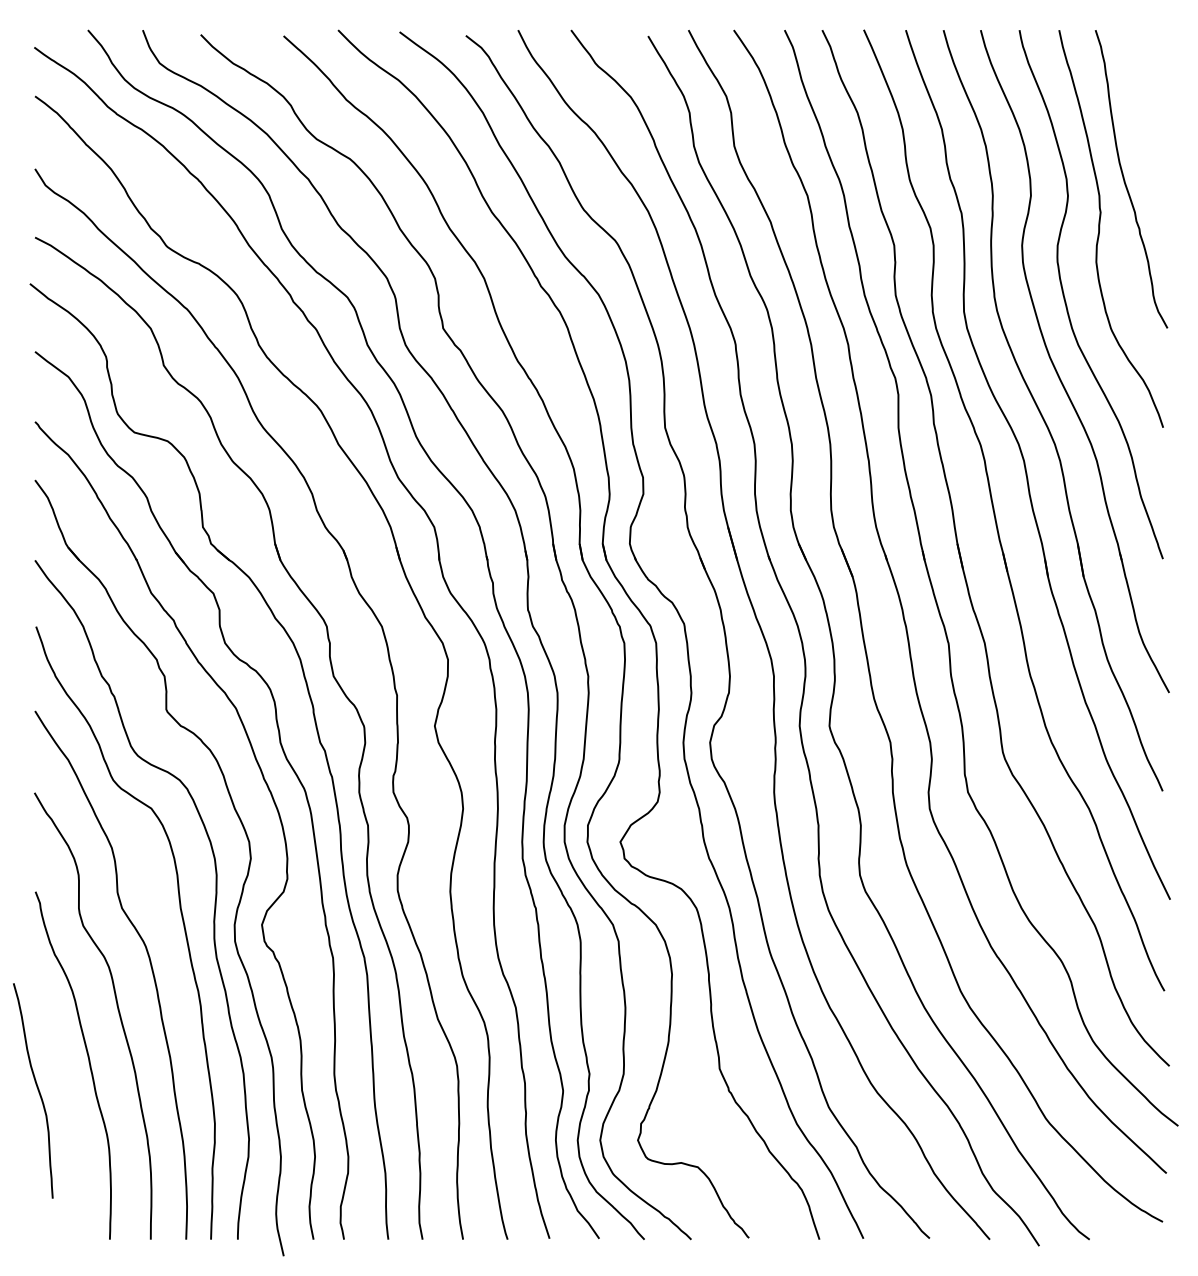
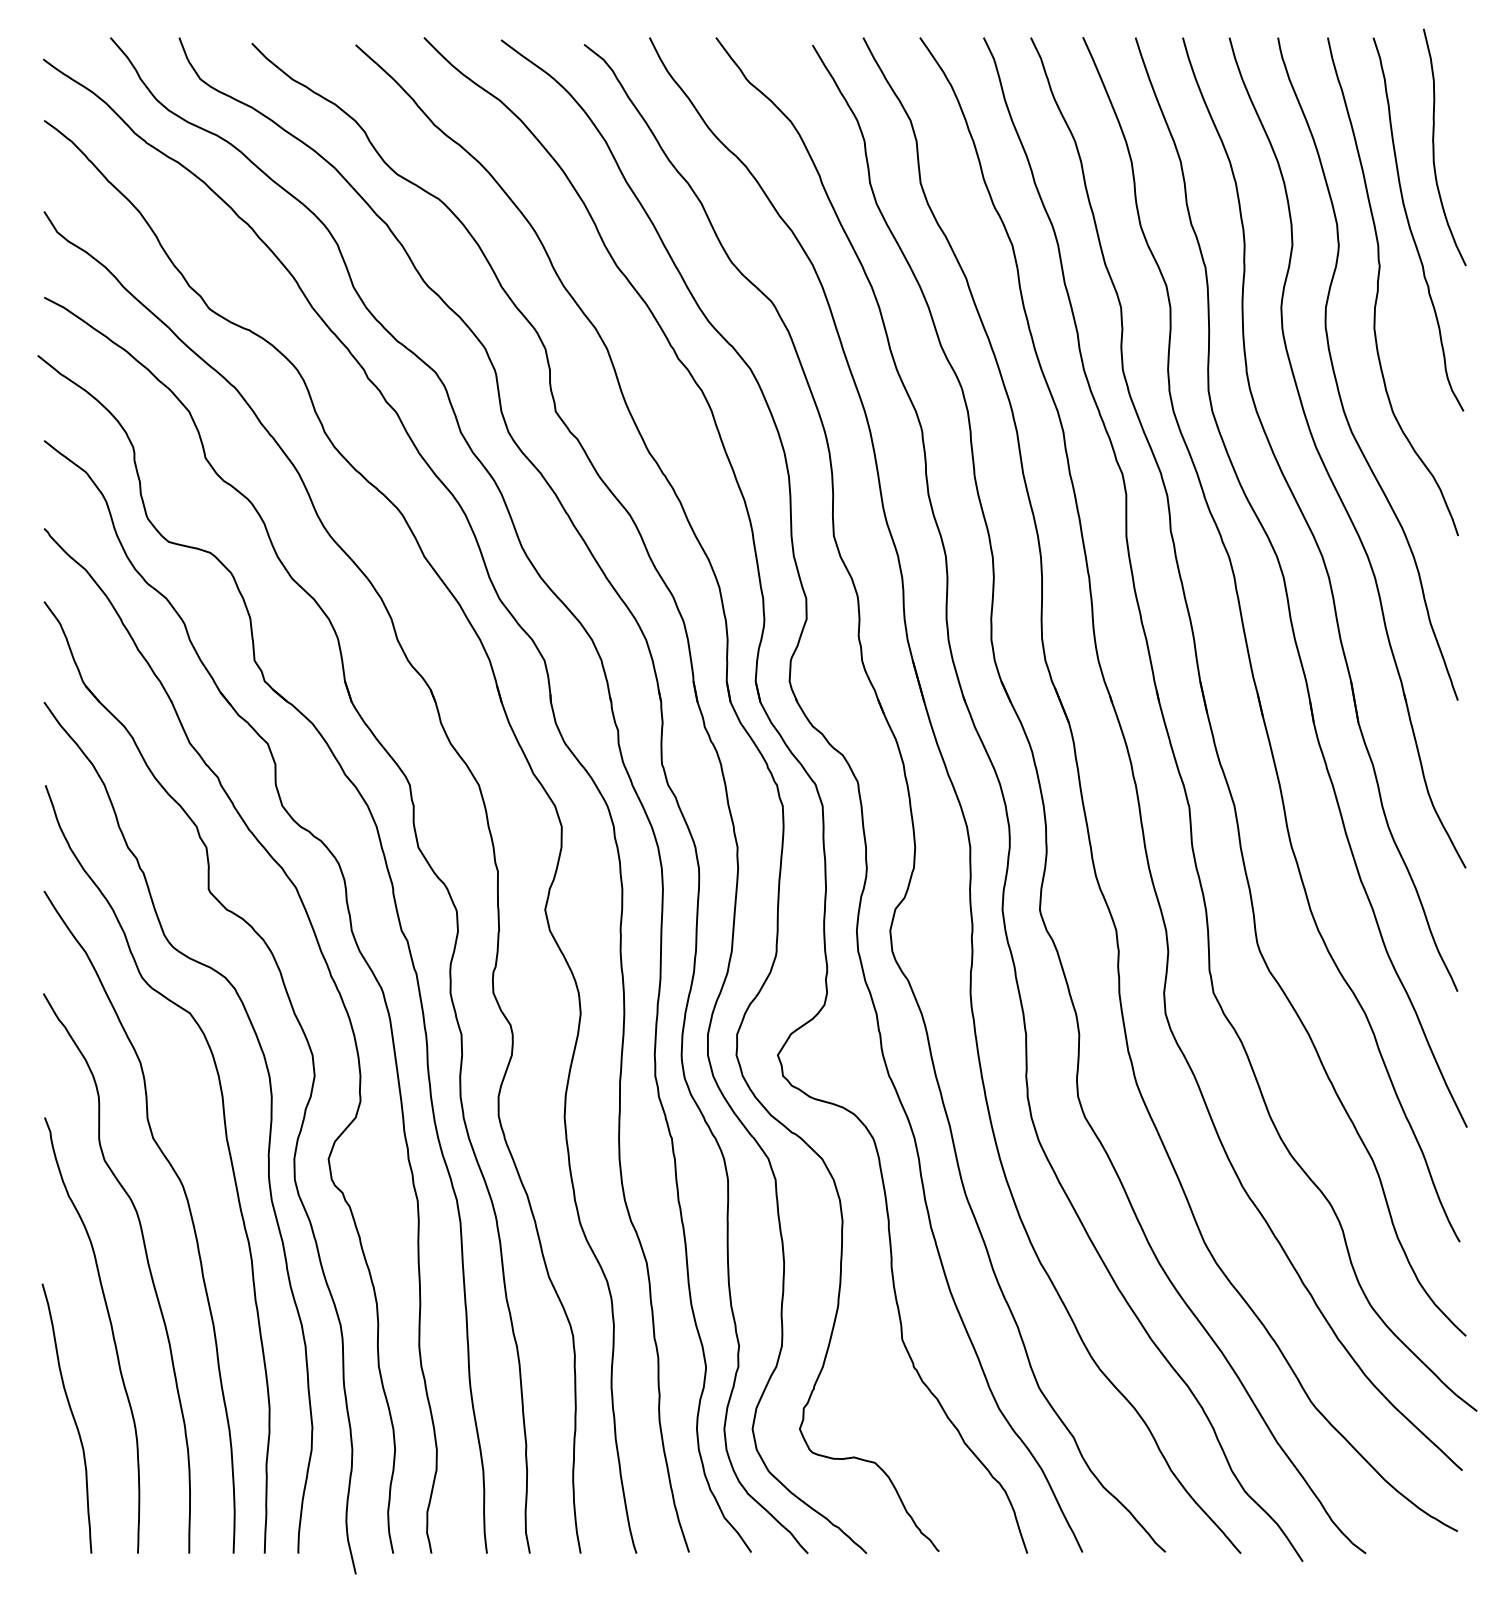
curve: (1144, 117) -> (1434, 147), added
curve: (37, 1090) -> (72, 1418), moved

